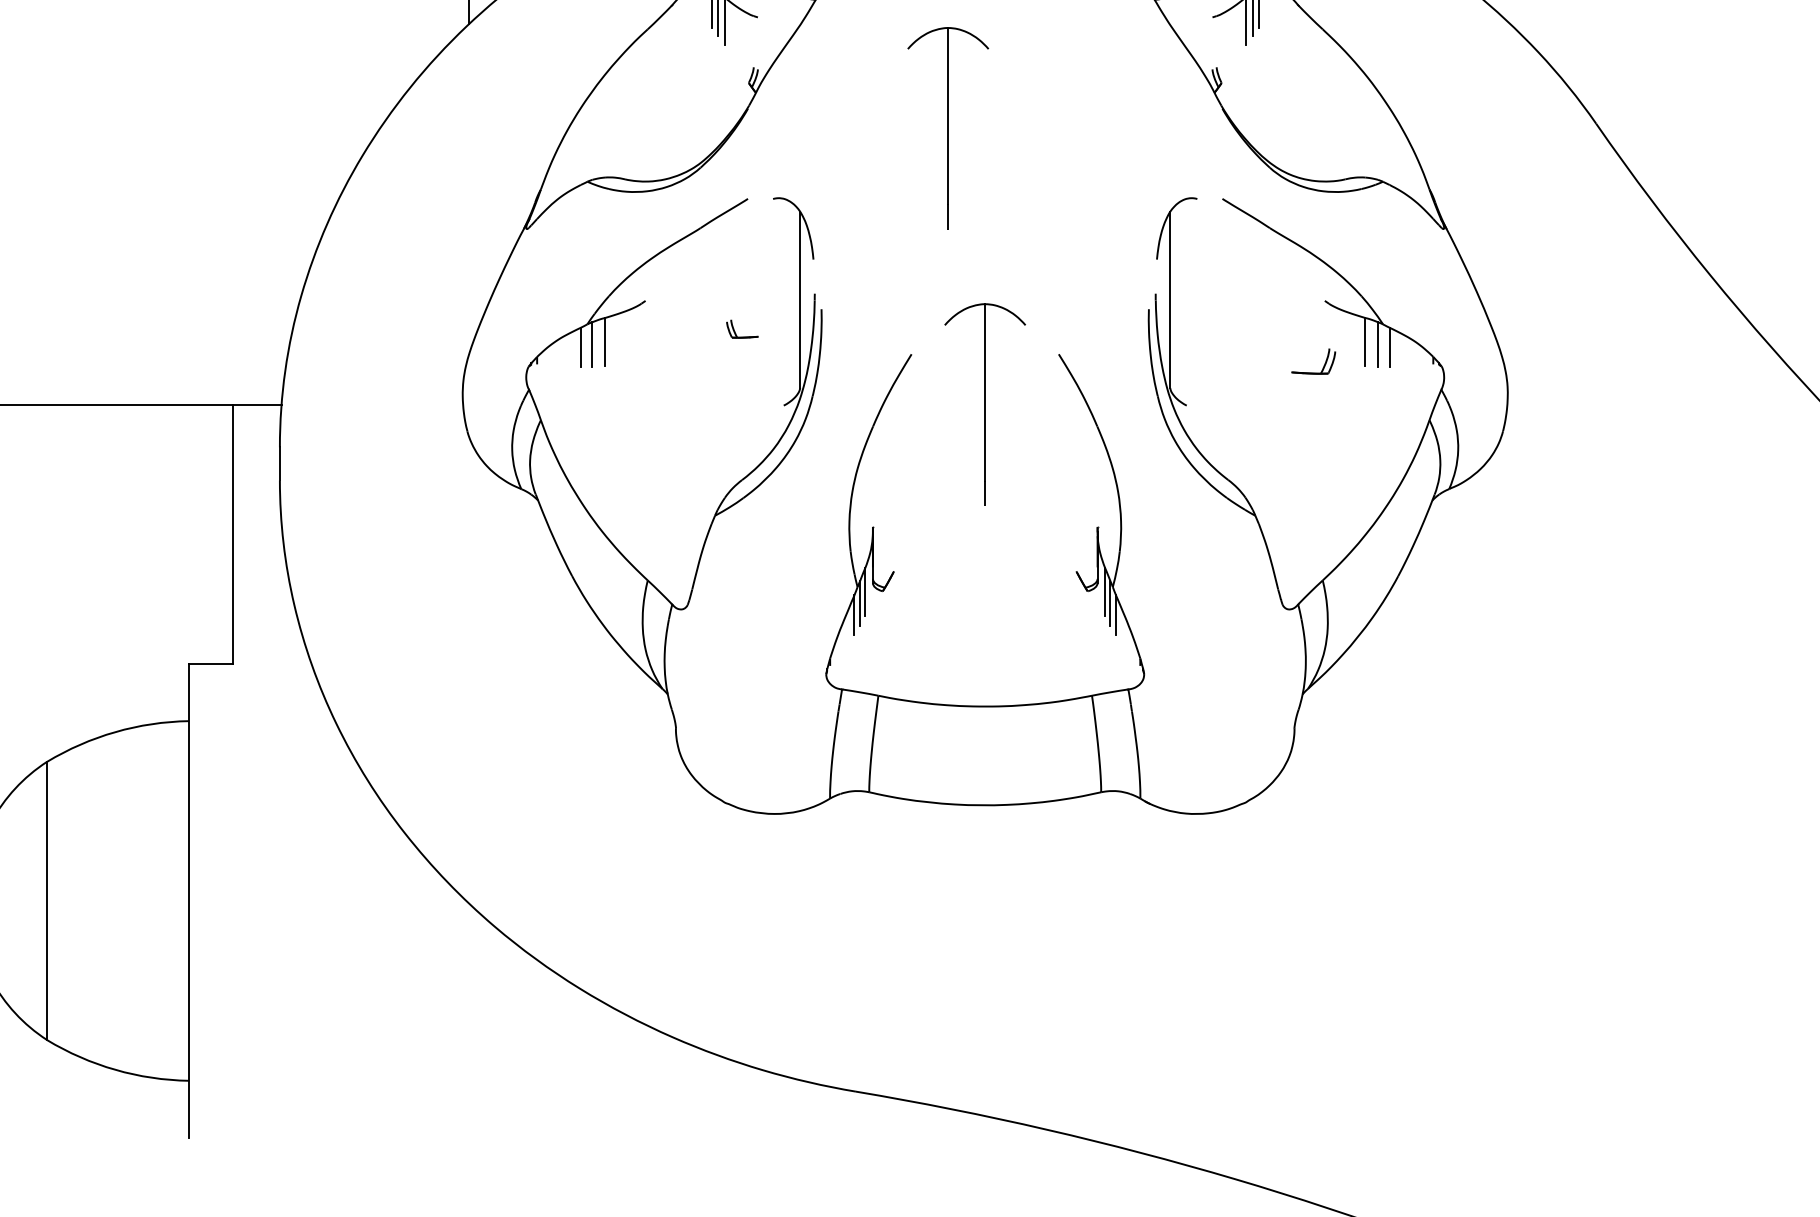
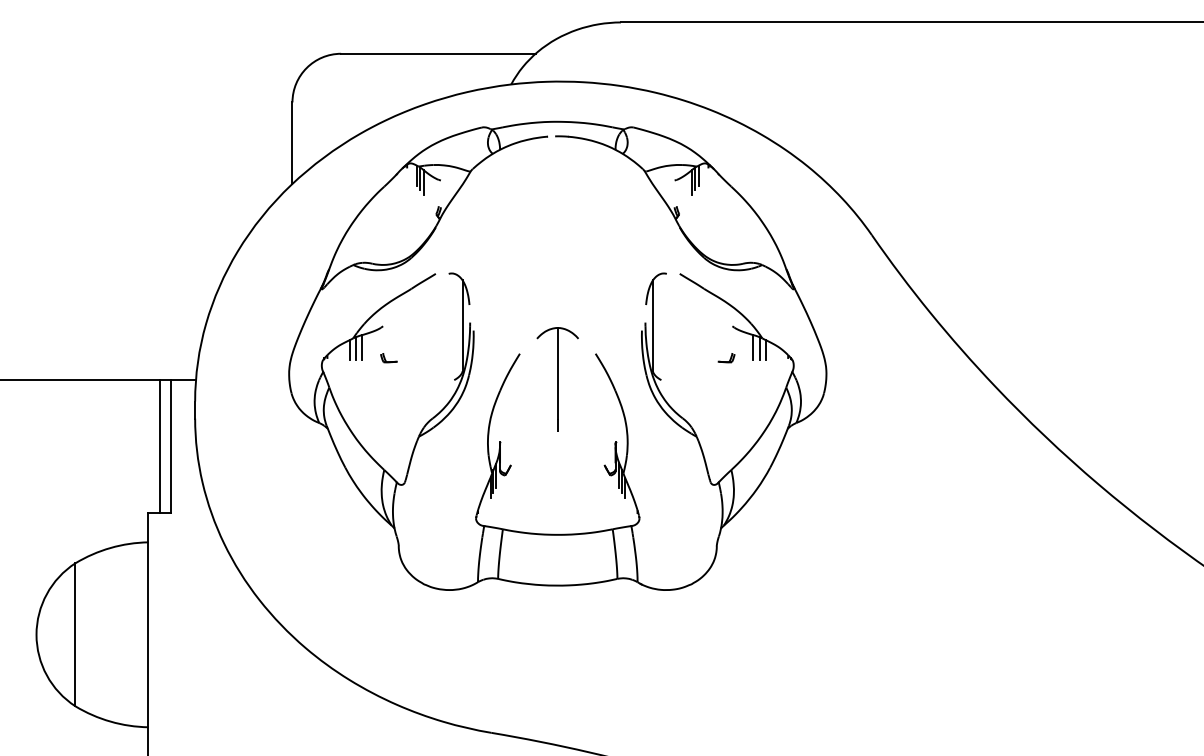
part: (947, 128) -> (538, 237), removed
part: (741, 330) -> (388, 358), moved
part: (1313, 363) -> (726, 358), size x0.71
line: (210, 534) -> (159, 446), added

